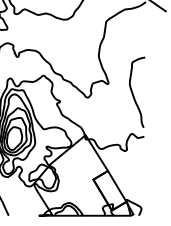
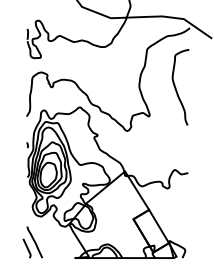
curve: (133, 92) -> (176, 87), moved

